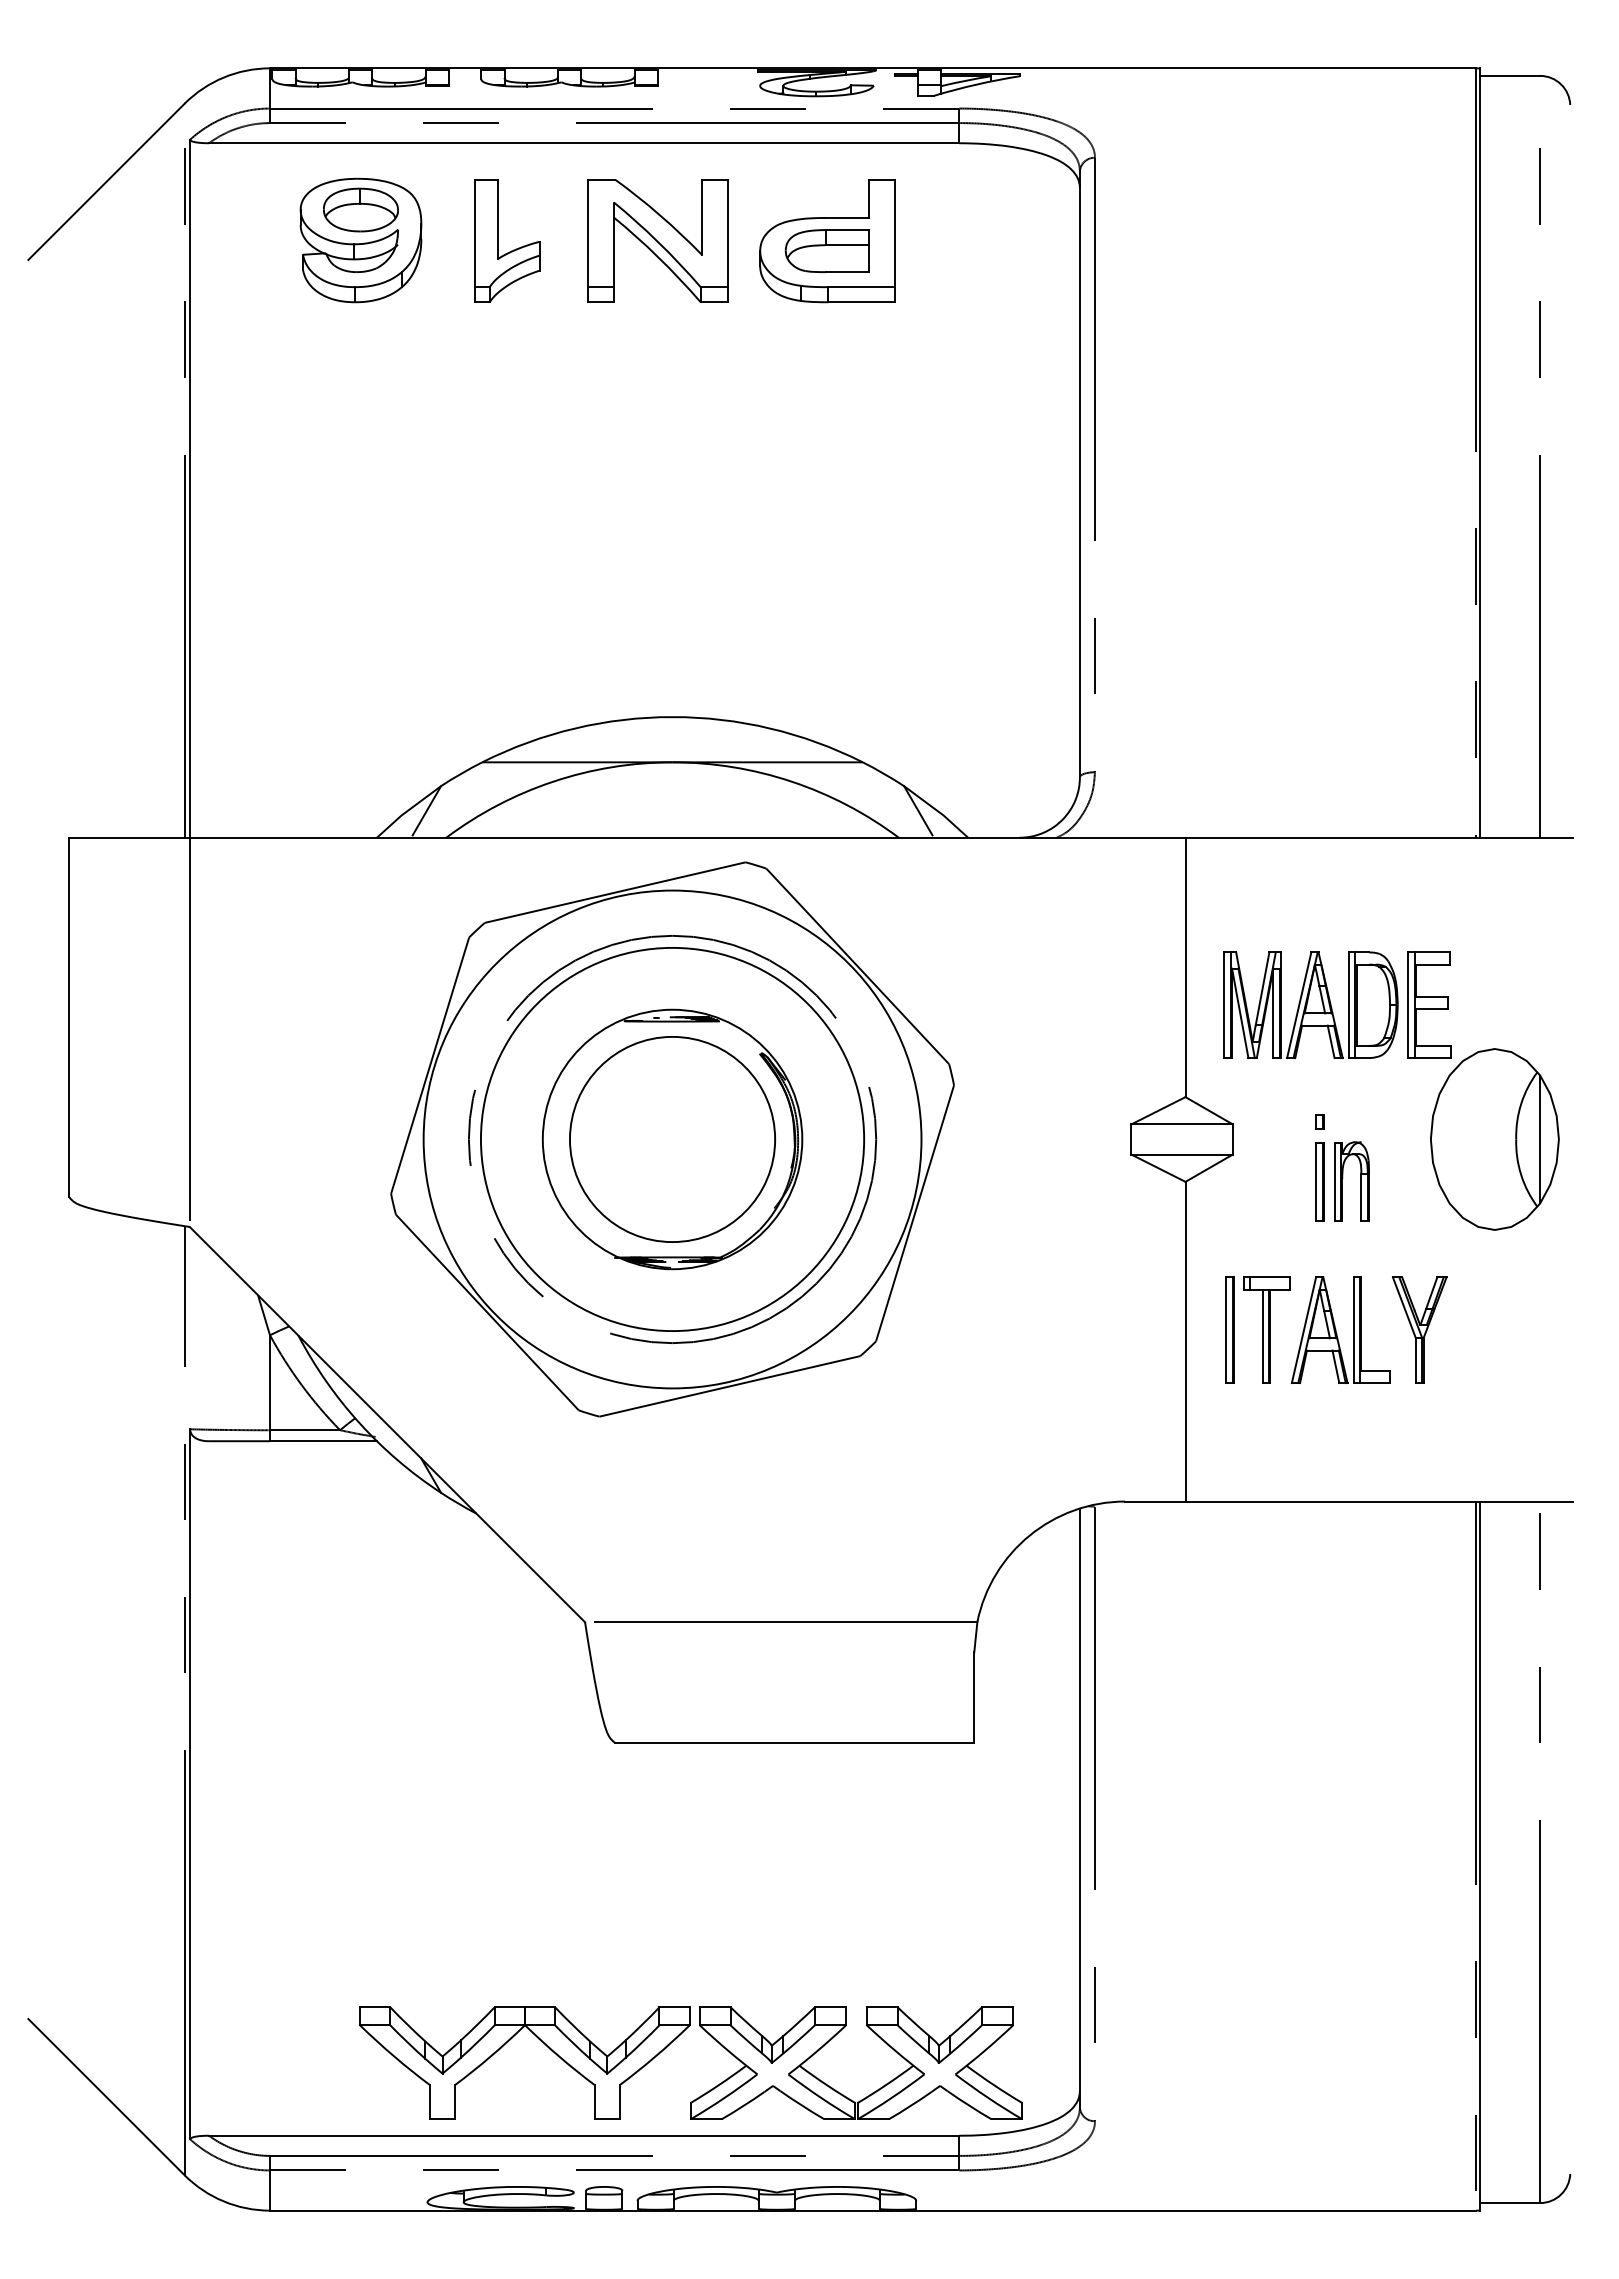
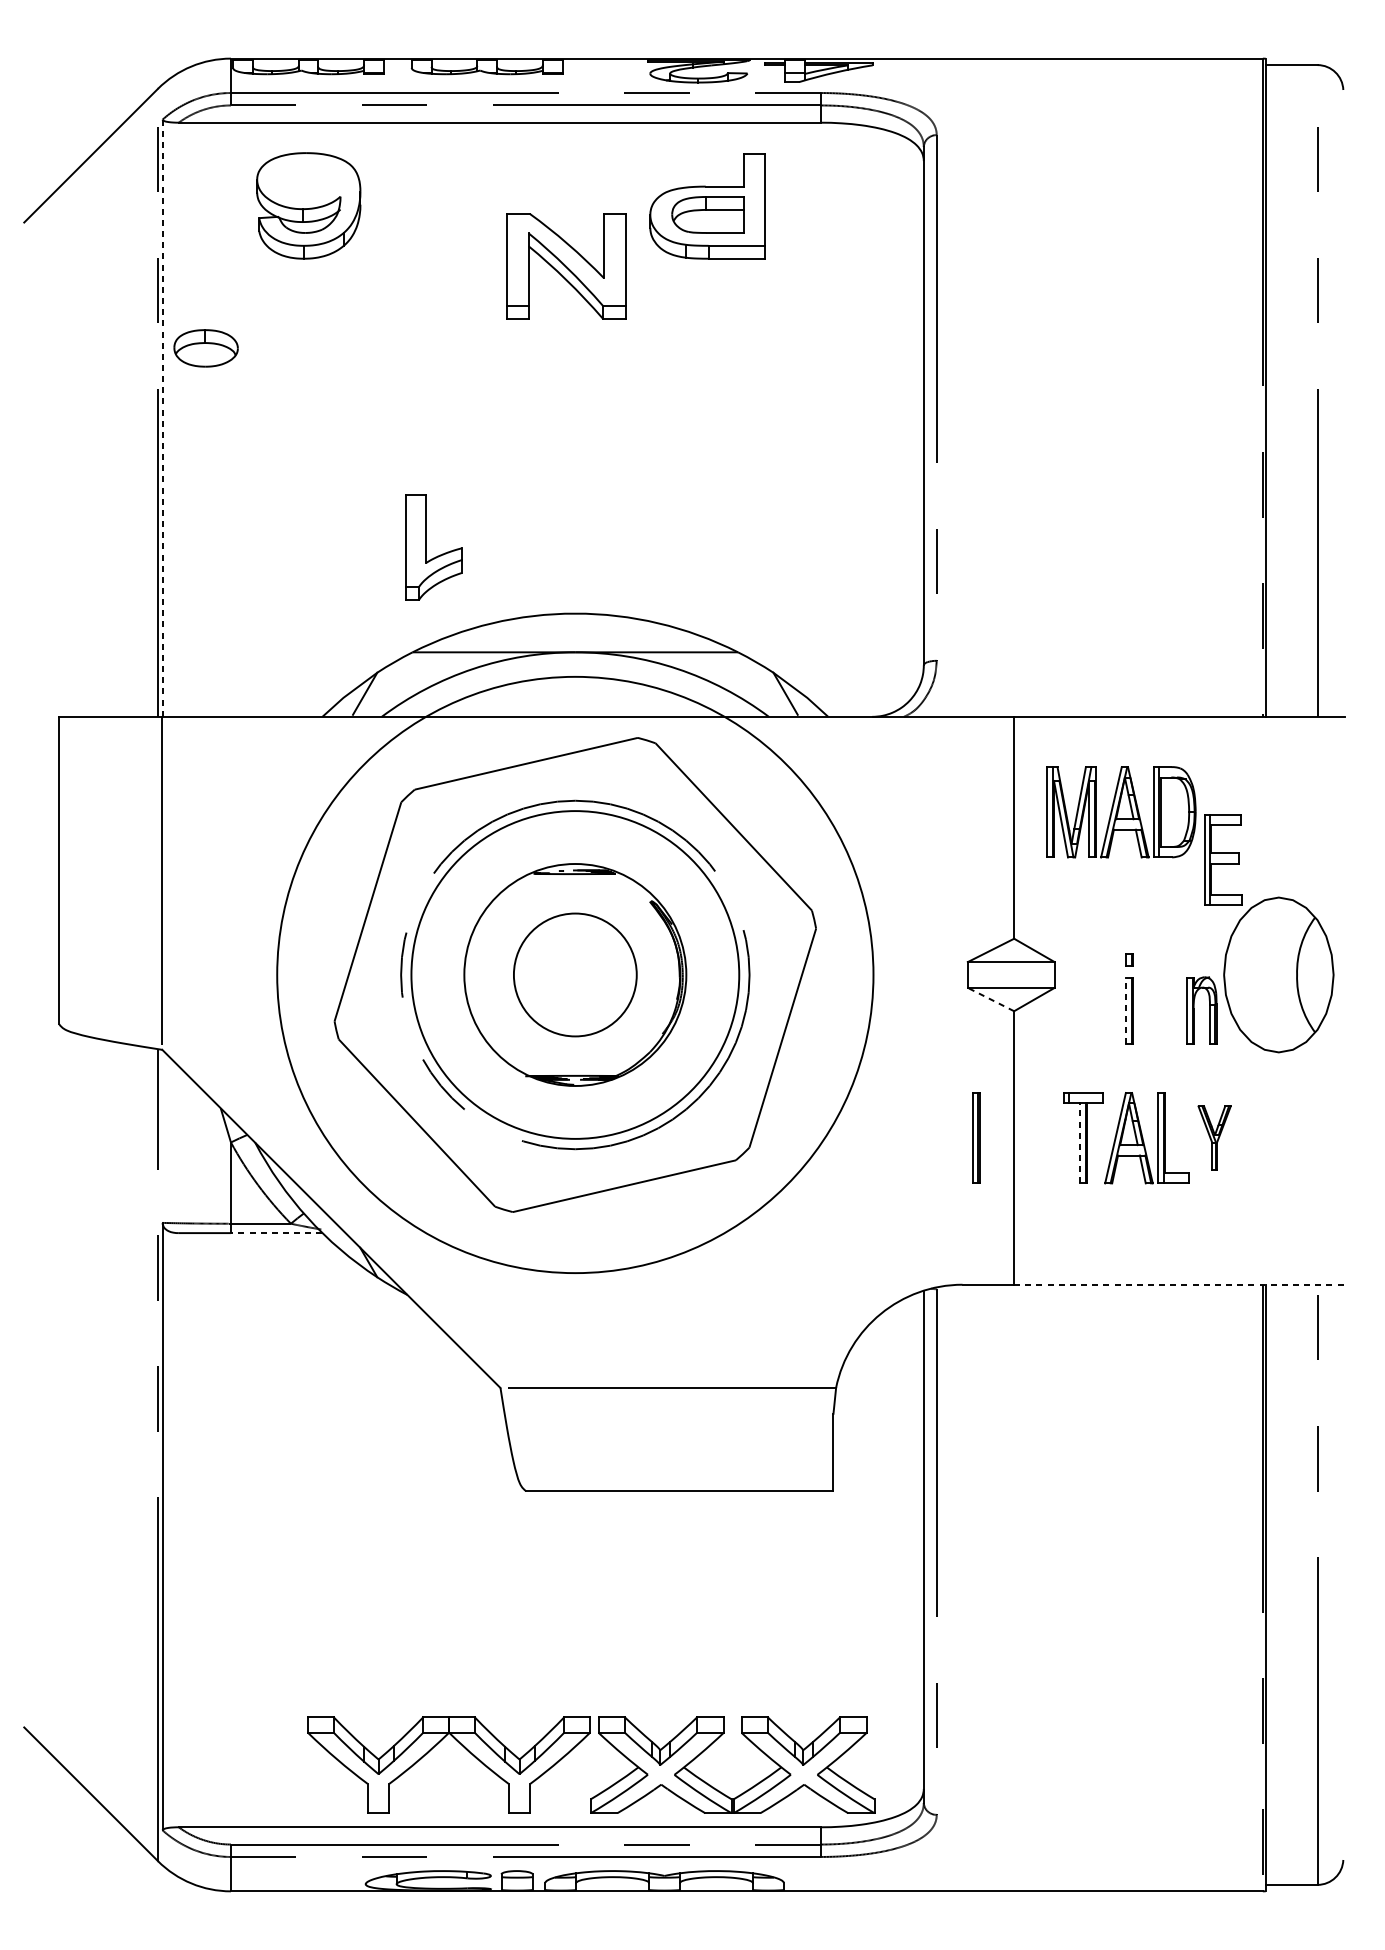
part: (360, 209) -> (205, 347), moved
part: (498, 240) -> (426, 547), moved
part: (657, 240) -> (565, 265), moved
line: (190, 489) -> (162, 418), solid -> dashed
part: (1310, 1005) -> (1121, 812), moved
circle: (672, 1139) -> (575, 975), size x0.7
circle: (672, 1139) -> (575, 975), size x1.4
line: (1540, 1139) -> (1317, 975), removed
line: (1157, 1168) -> (990, 999), solid -> dashed
part: (1343, 1178) -> (1194, 1008), moved
line: (1316, 1181) -> (1126, 1010), solid -> dashed
part: (1229, 1329) -> (975, 1137), moved
part: (1419, 1329) -> (1214, 1137), size x0.7
line: (1262, 1336) -> (1080, 1143), solid -> dashed
line: (322, 1441) -> (275, 1233), solid -> dashed
line: (1379, 1501) -> (1180, 1284), solid -> dashed

